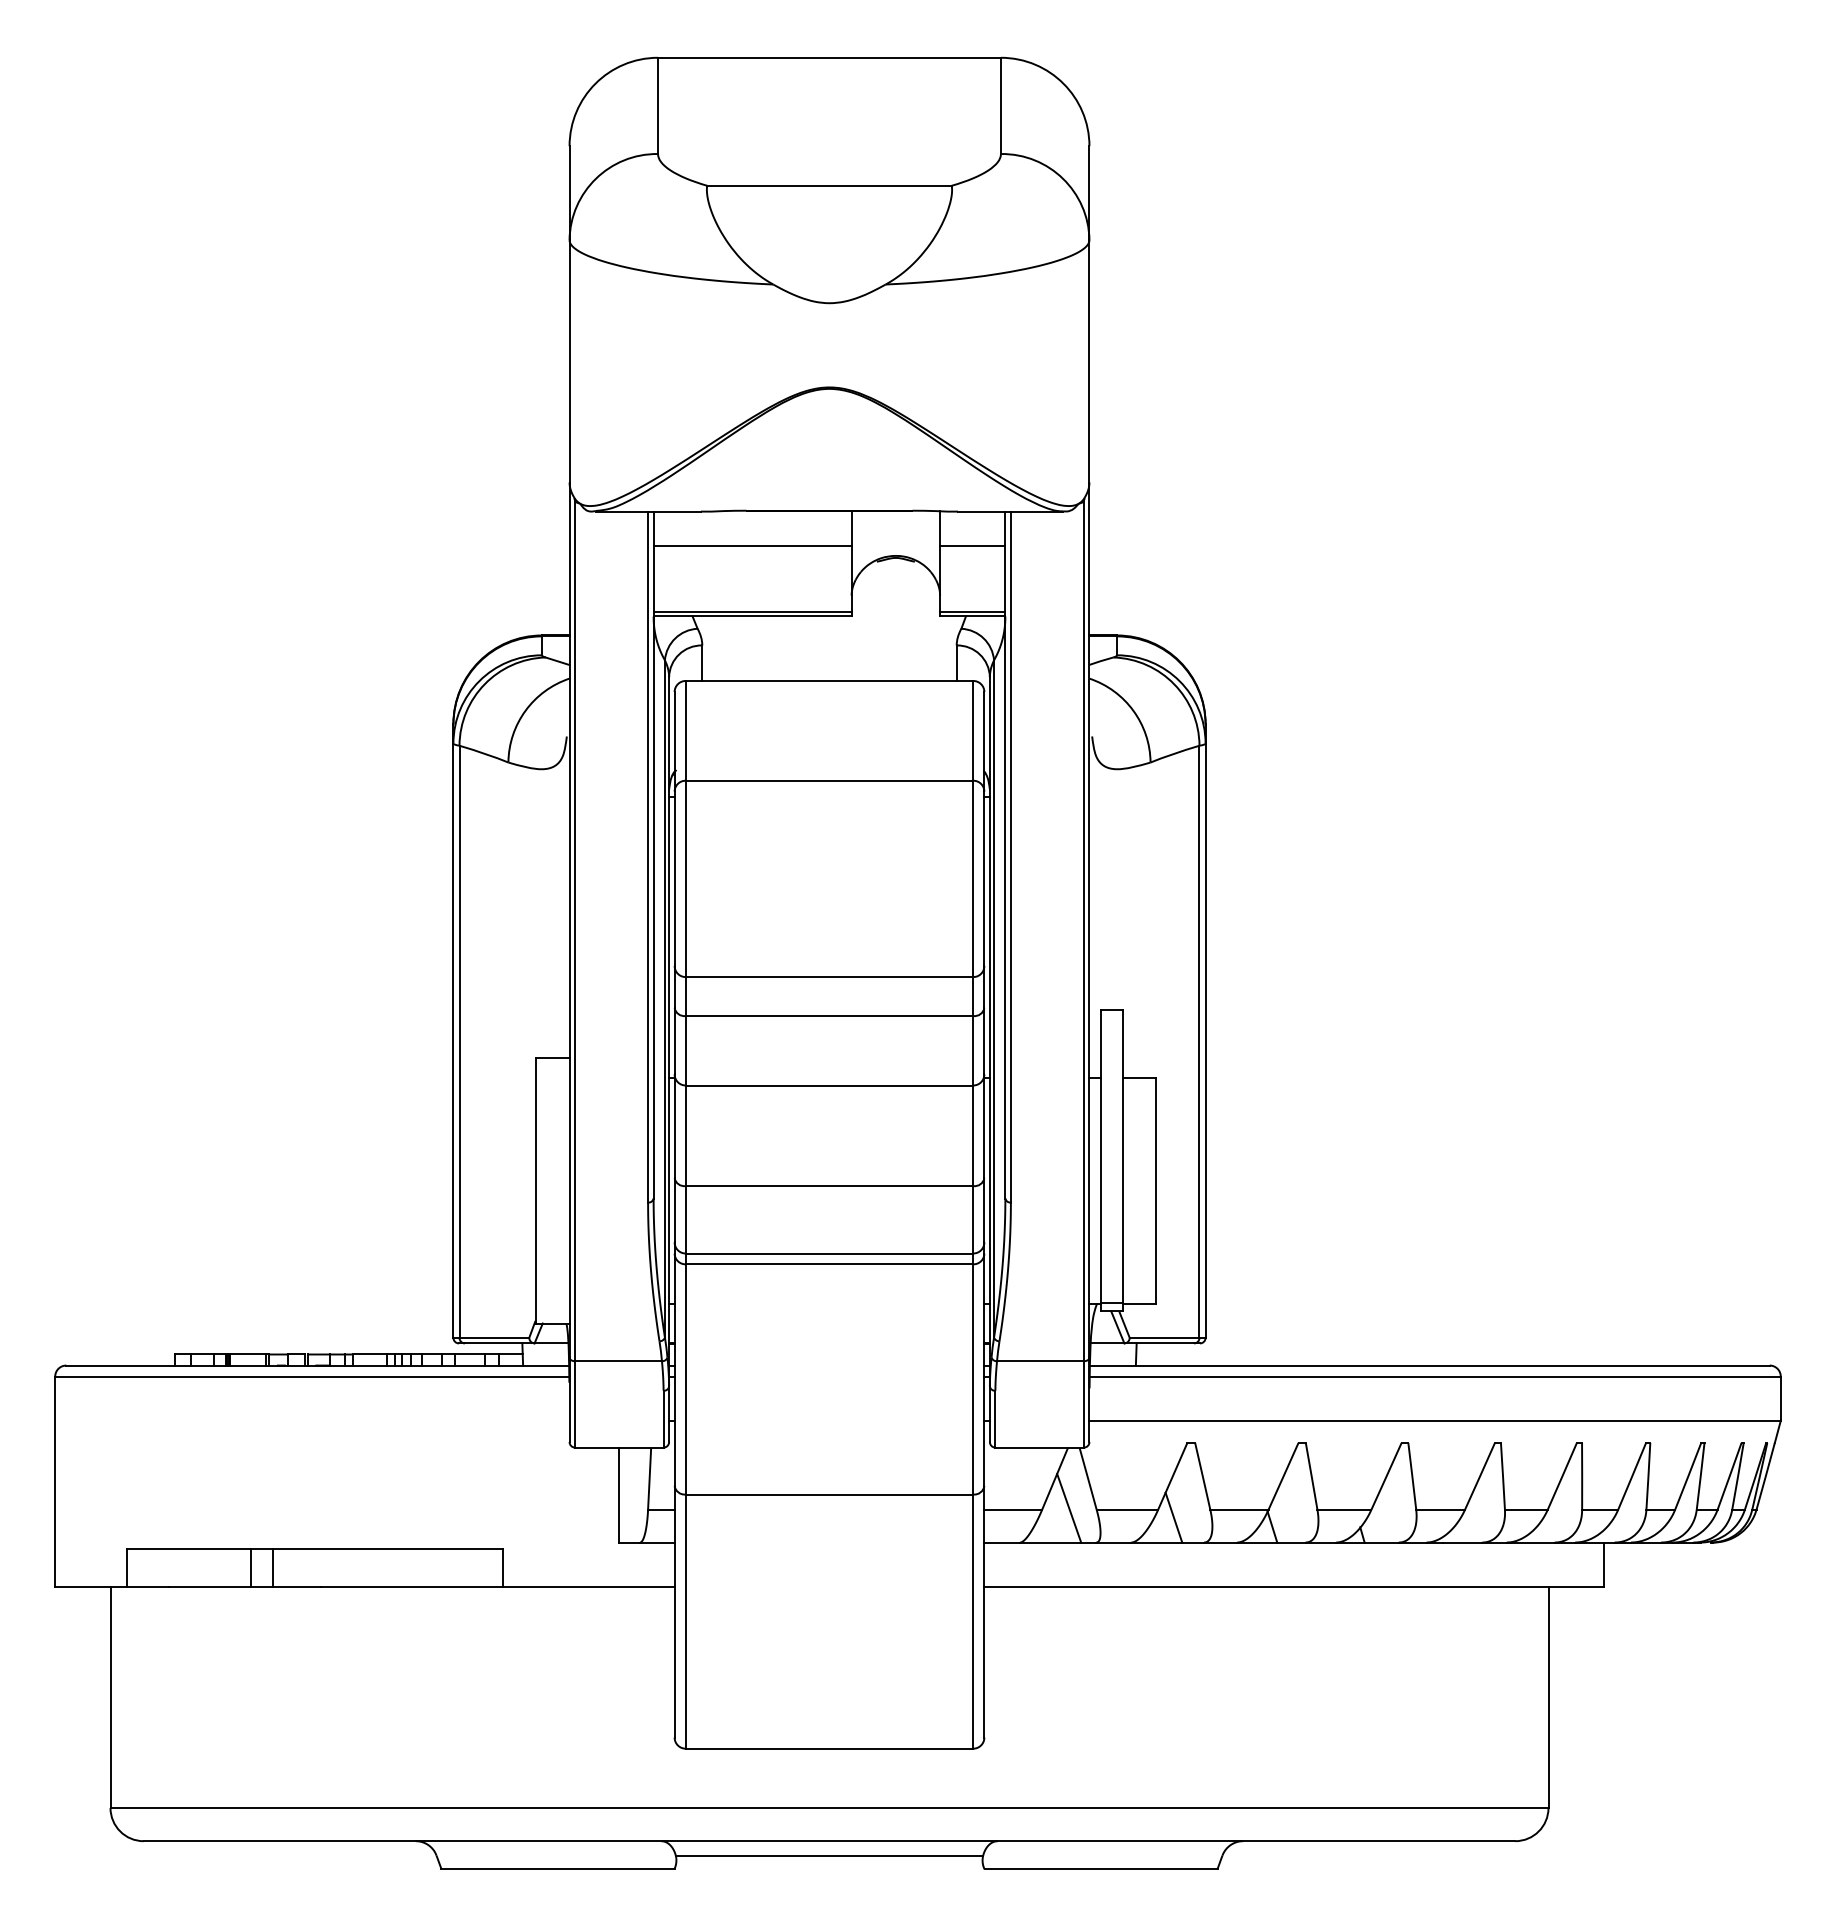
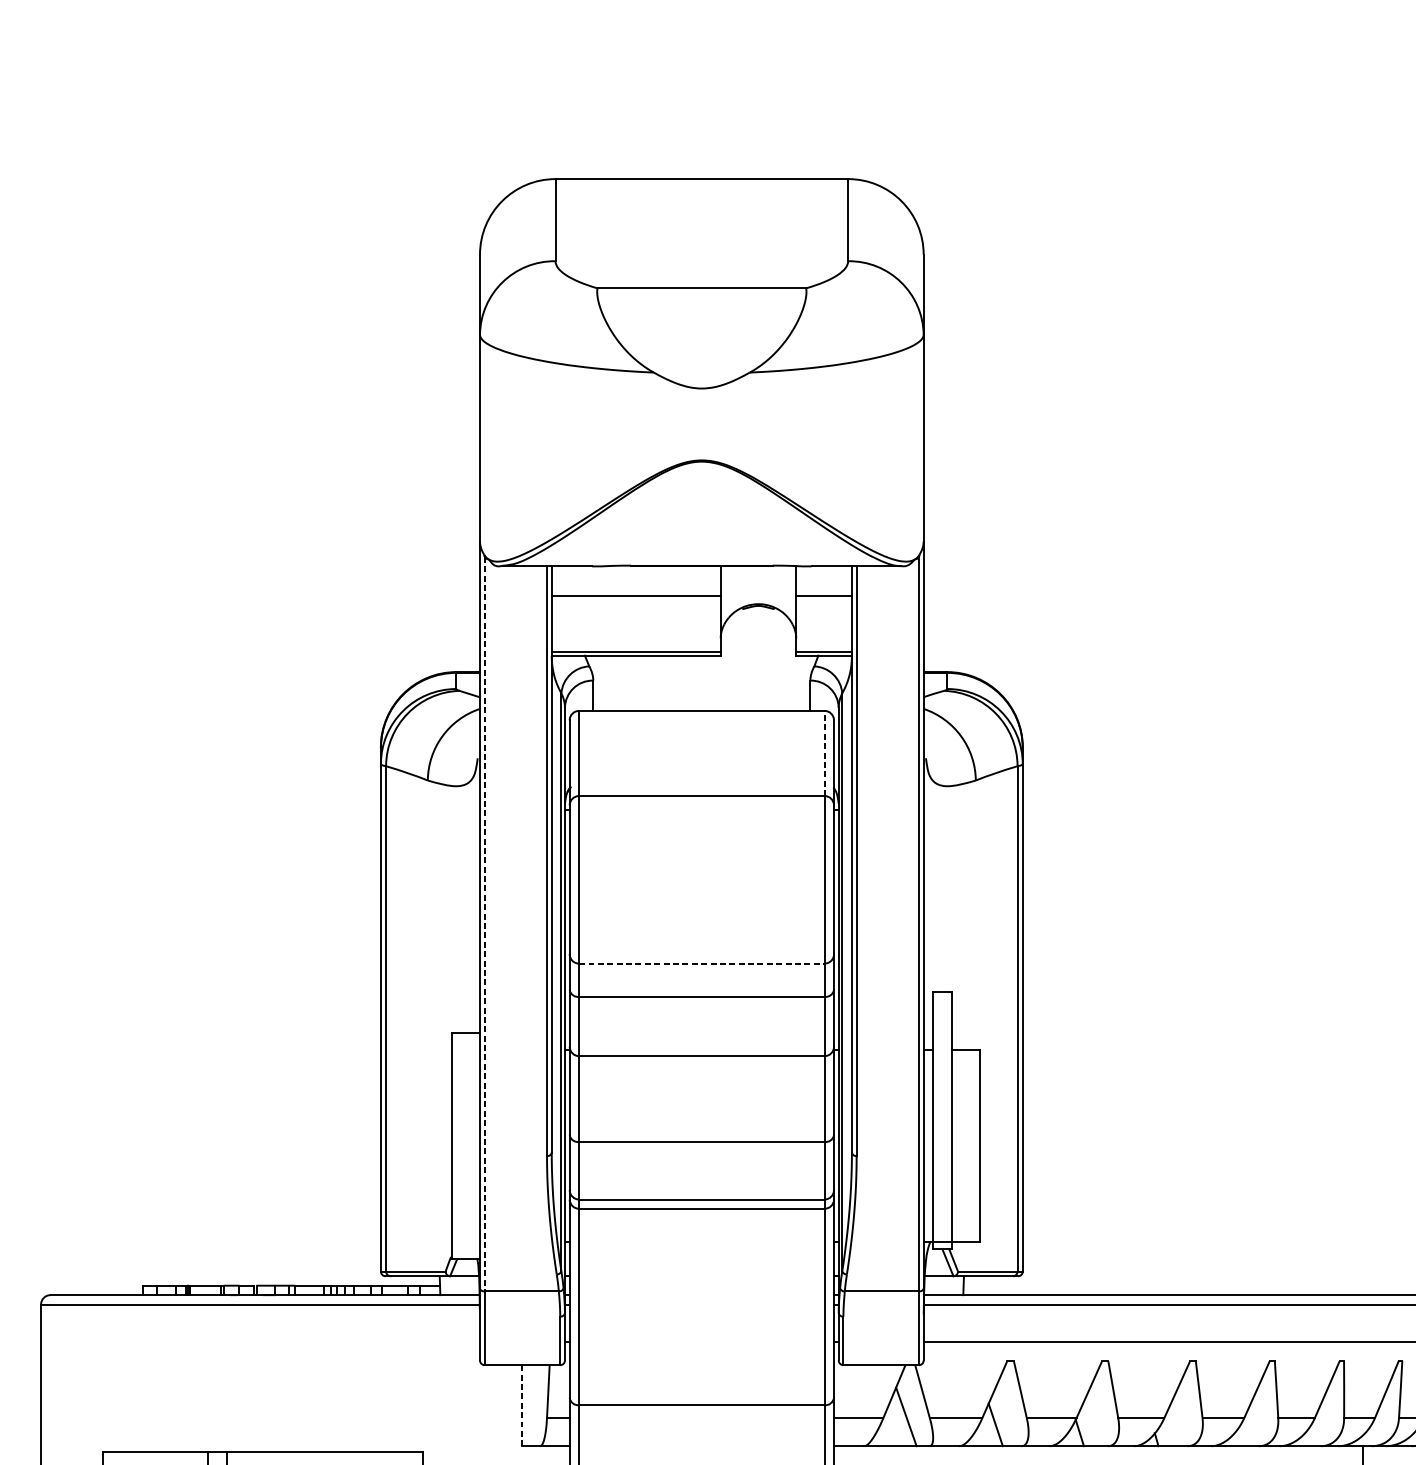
line: (973, 730) -> (824, 753), solid -> dashed
line: (575, 931) -> (485, 924), solid -> dashed
line: (829, 977) -> (701, 963), solid -> dashed
line: (619, 1495) -> (522, 1406), solid -> dashed

